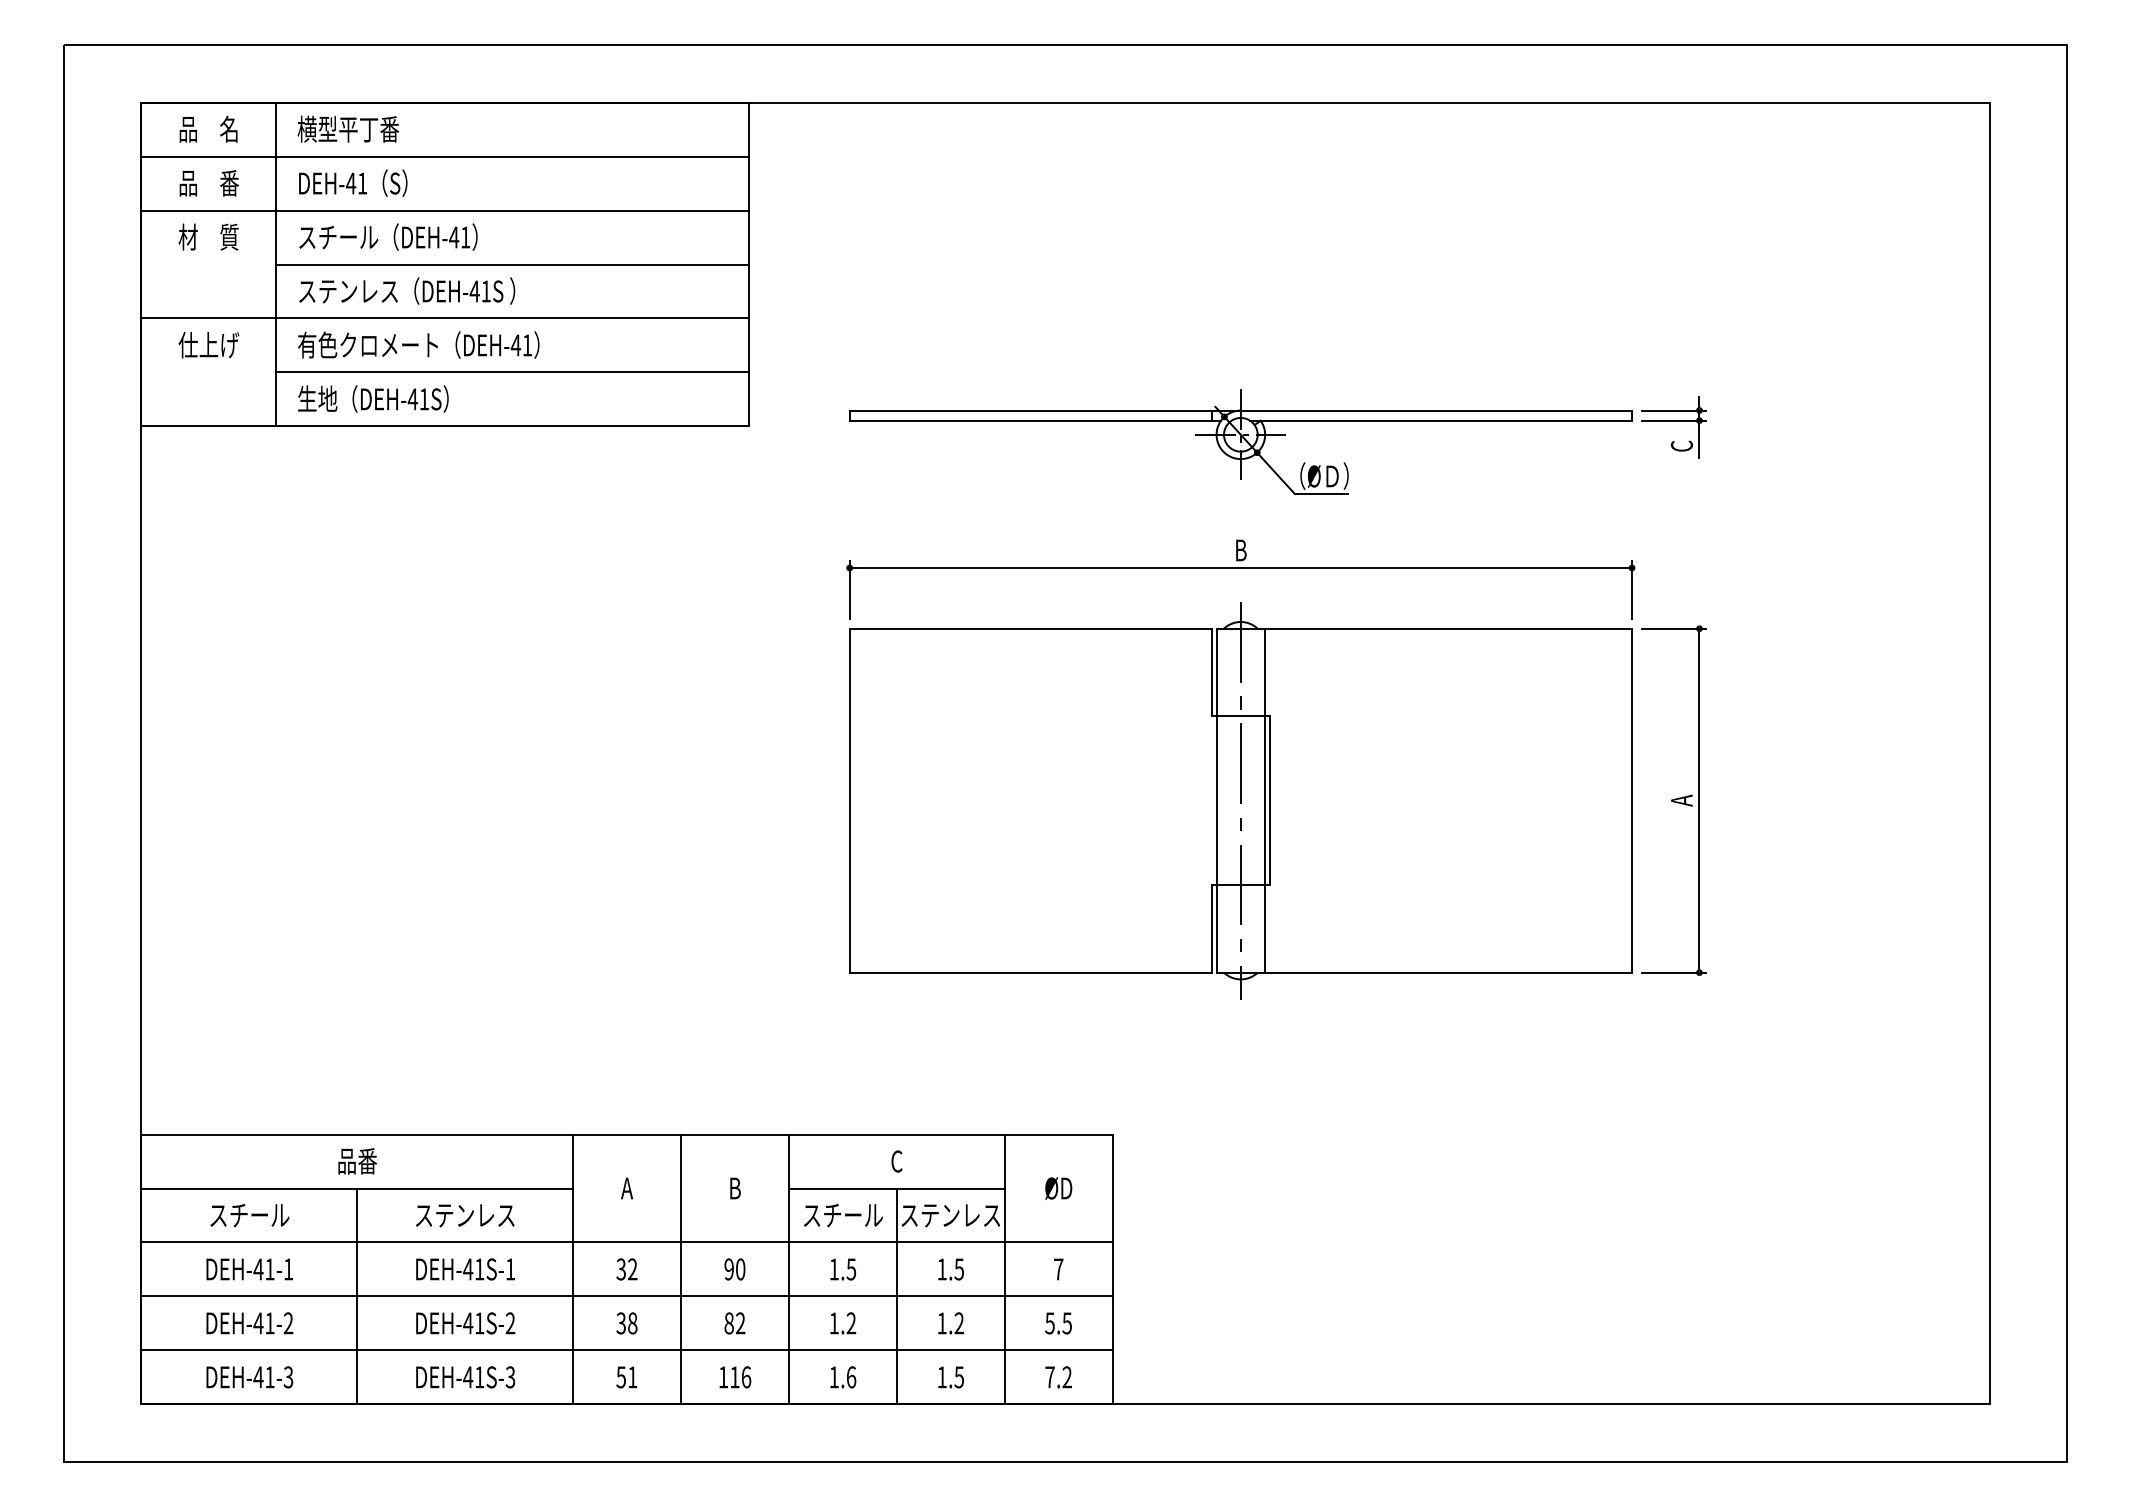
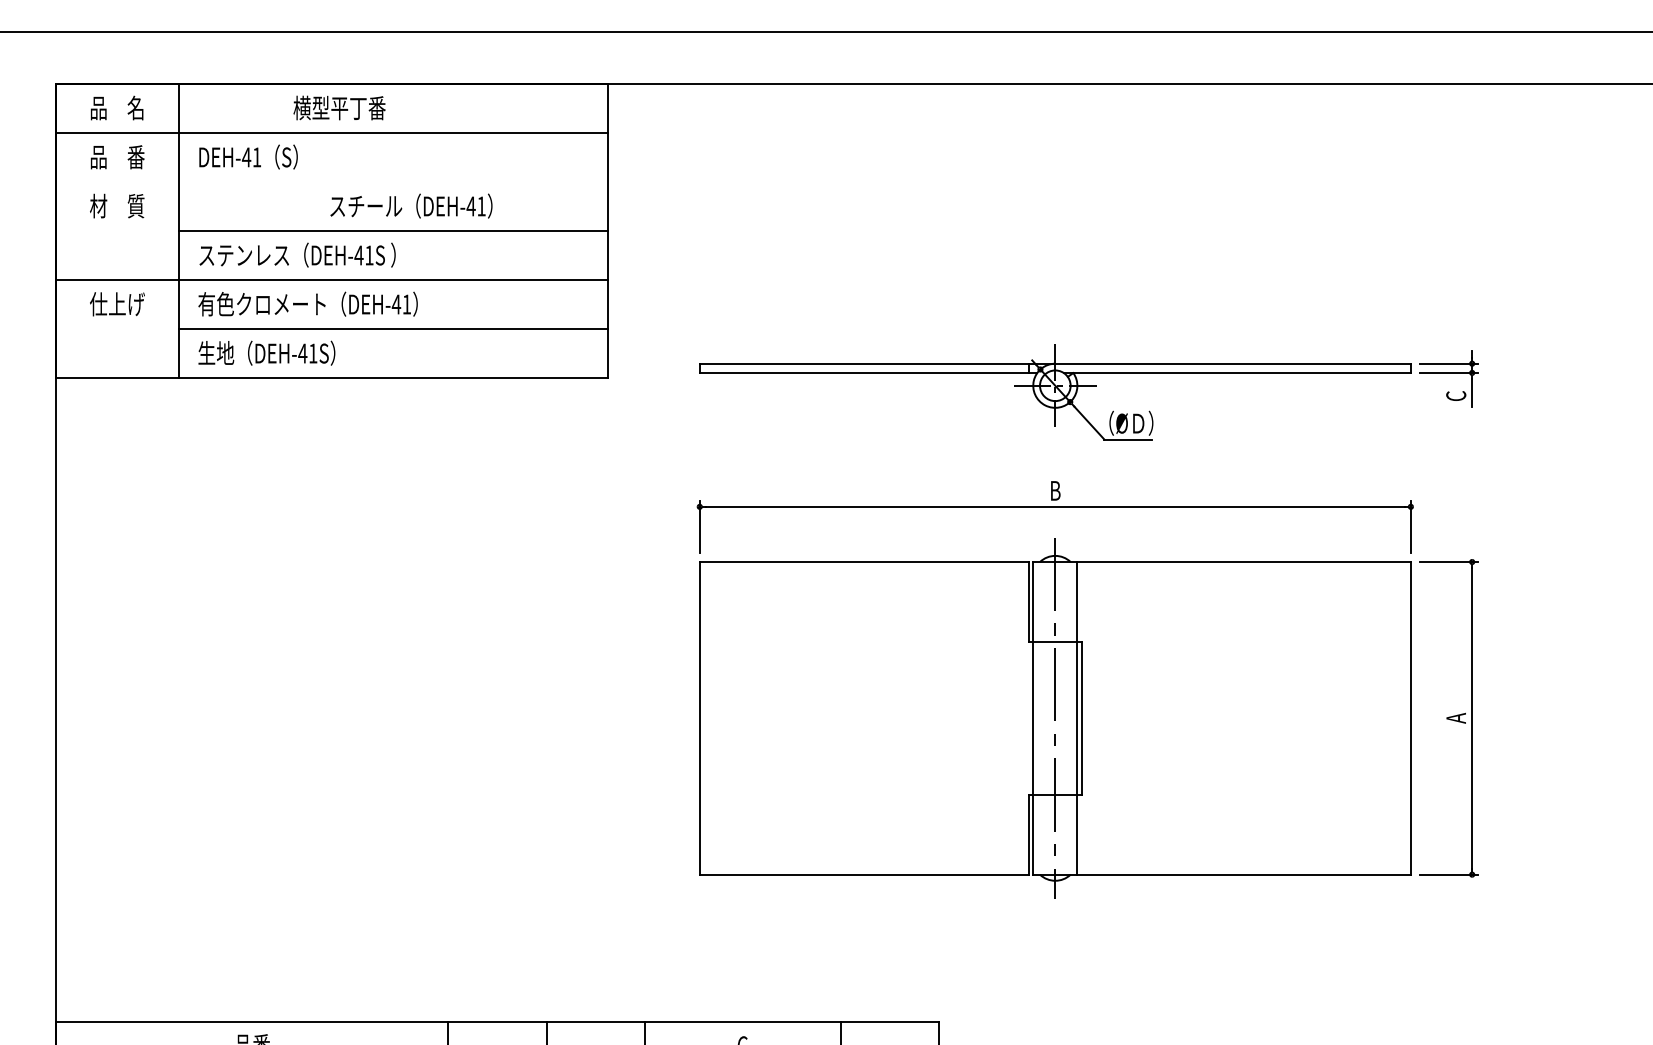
text: (348, 128) -> (339, 107), moved
line: (444, 210) -> (331, 181), removed
text: (388, 236) -> (411, 205), moved

